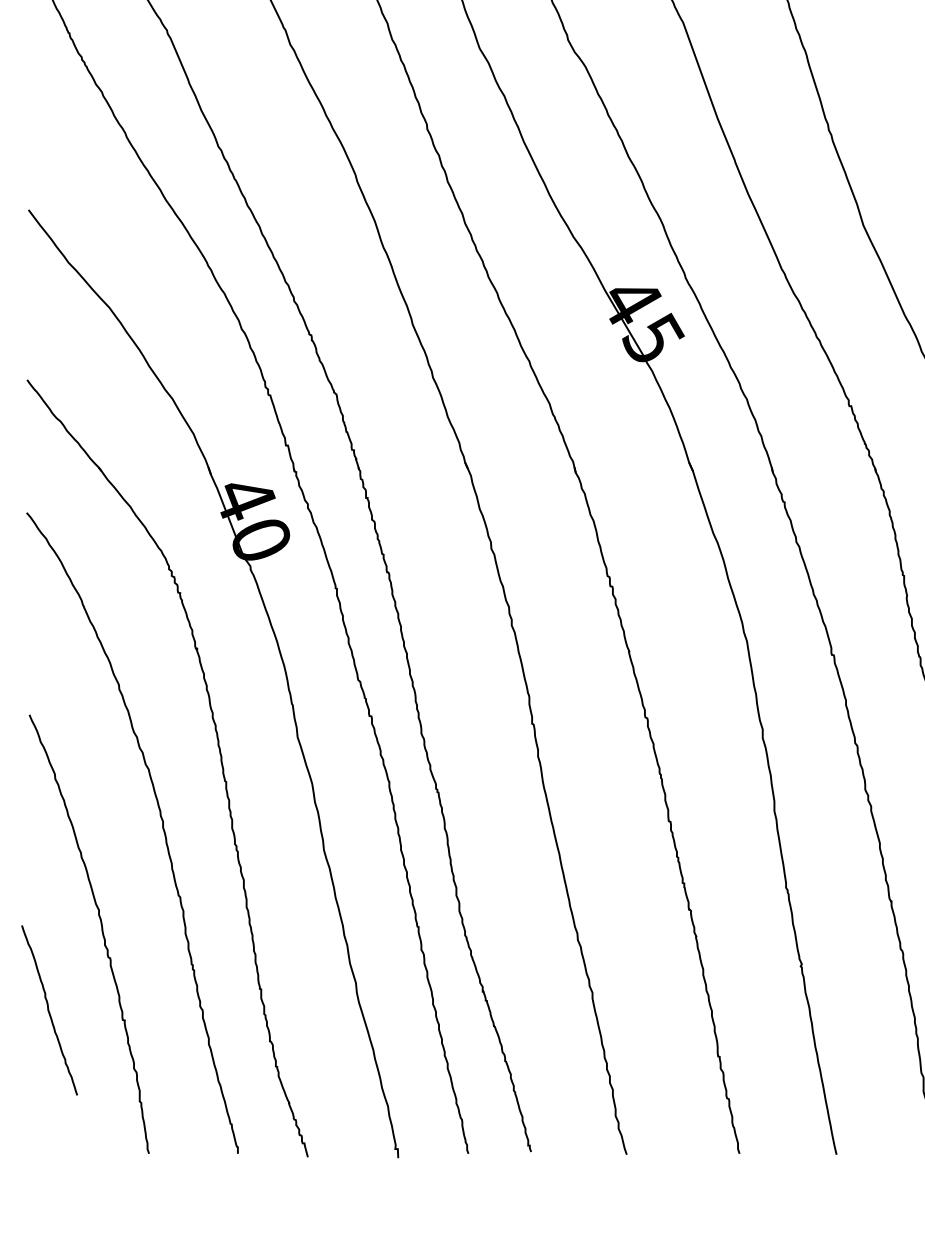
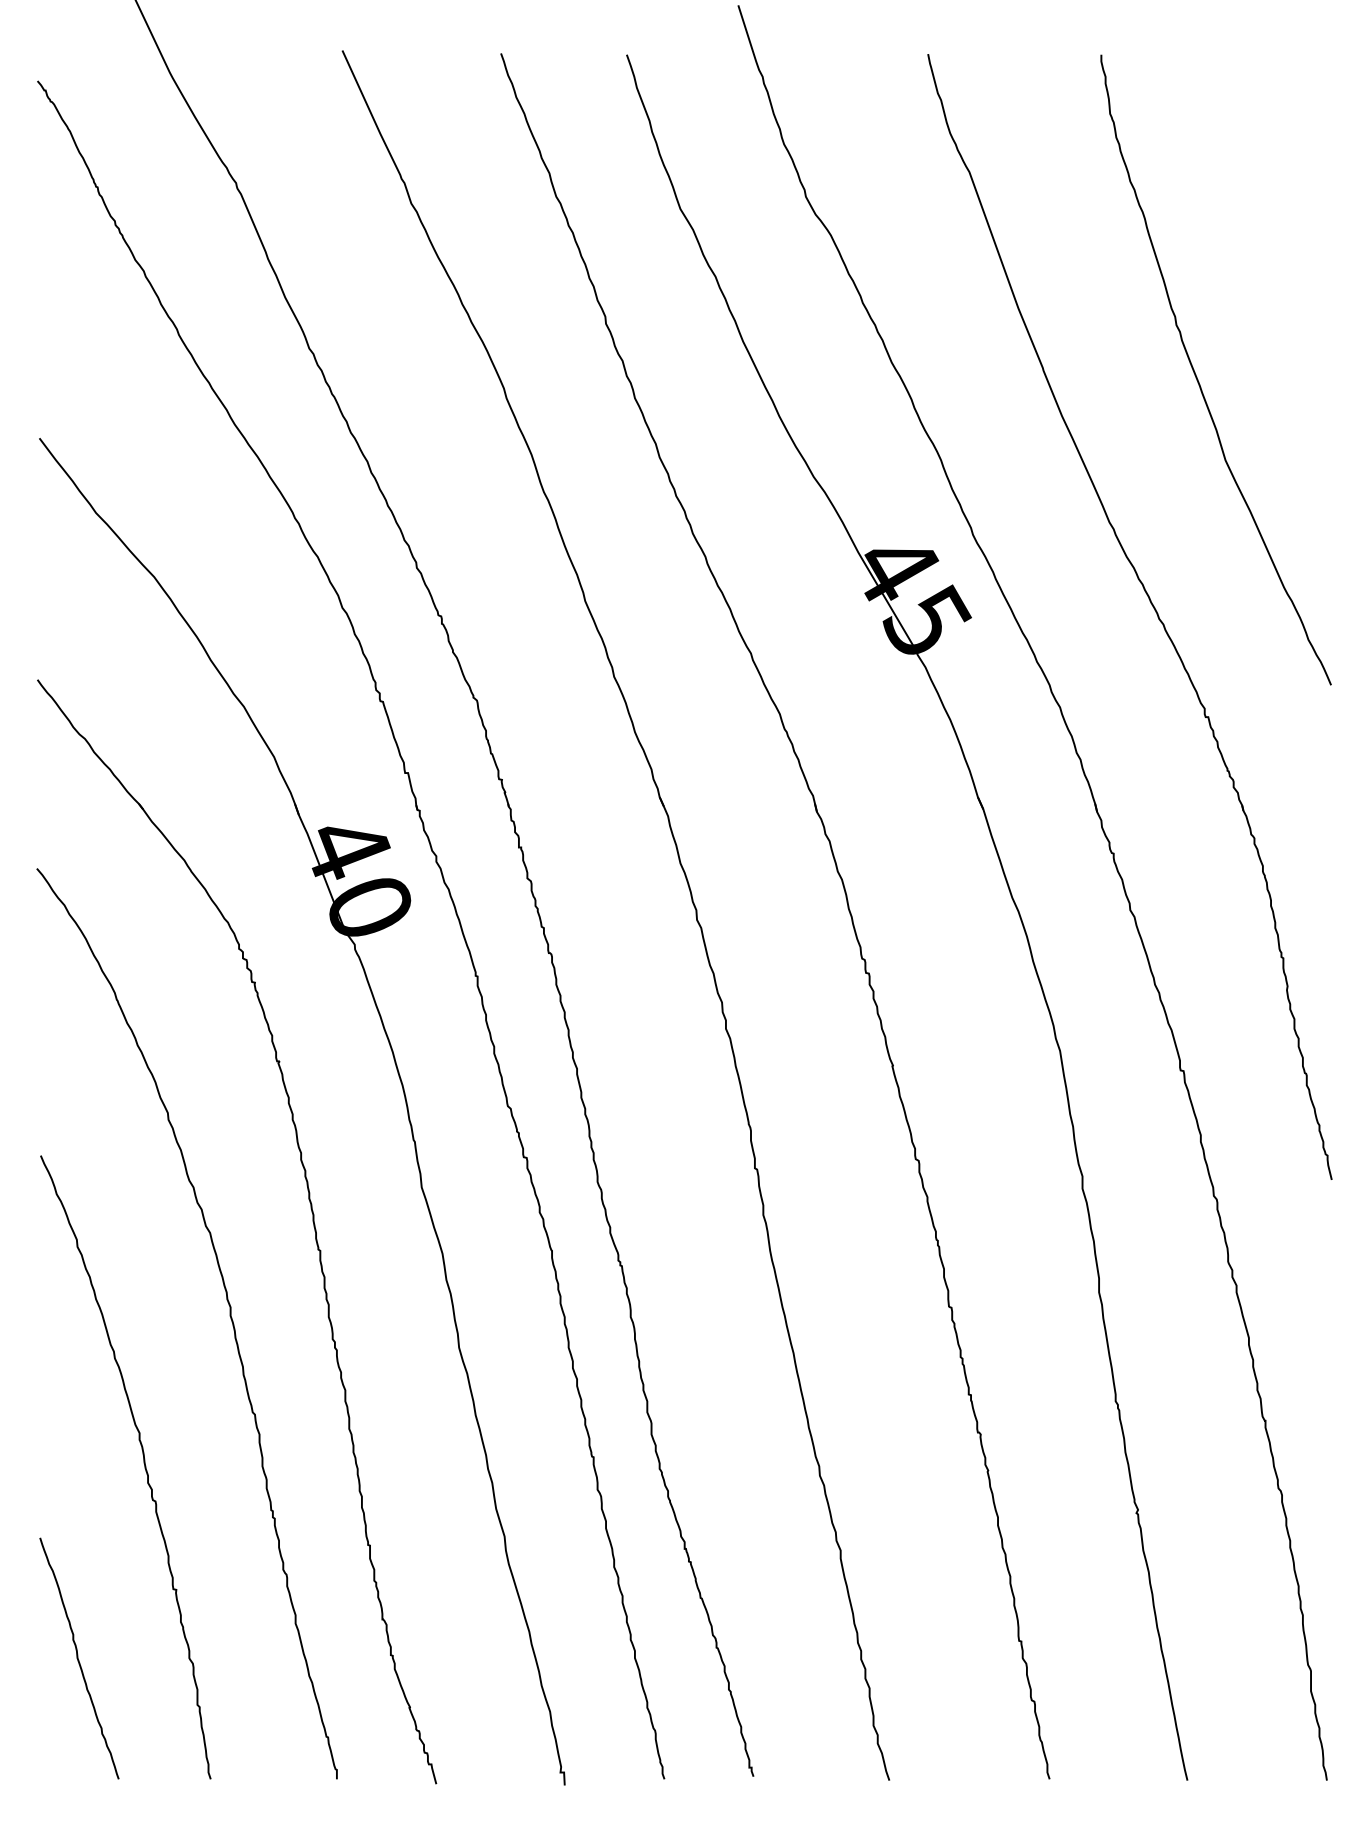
curve: (48, 1010) -> (78, 1658), moved

